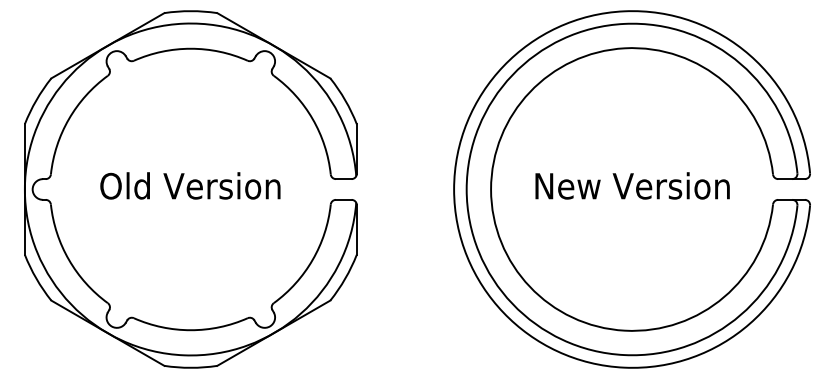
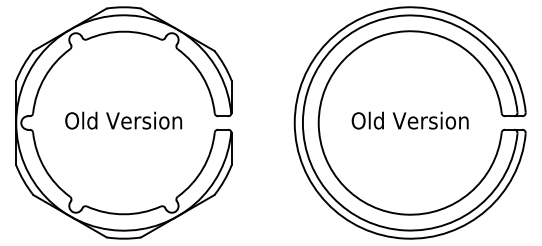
text: (632, 185) -> (410, 120), New Version -> Old Version

